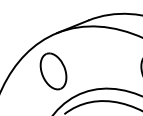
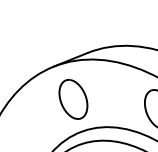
part: (53, 71) -> (73, 99), moved

